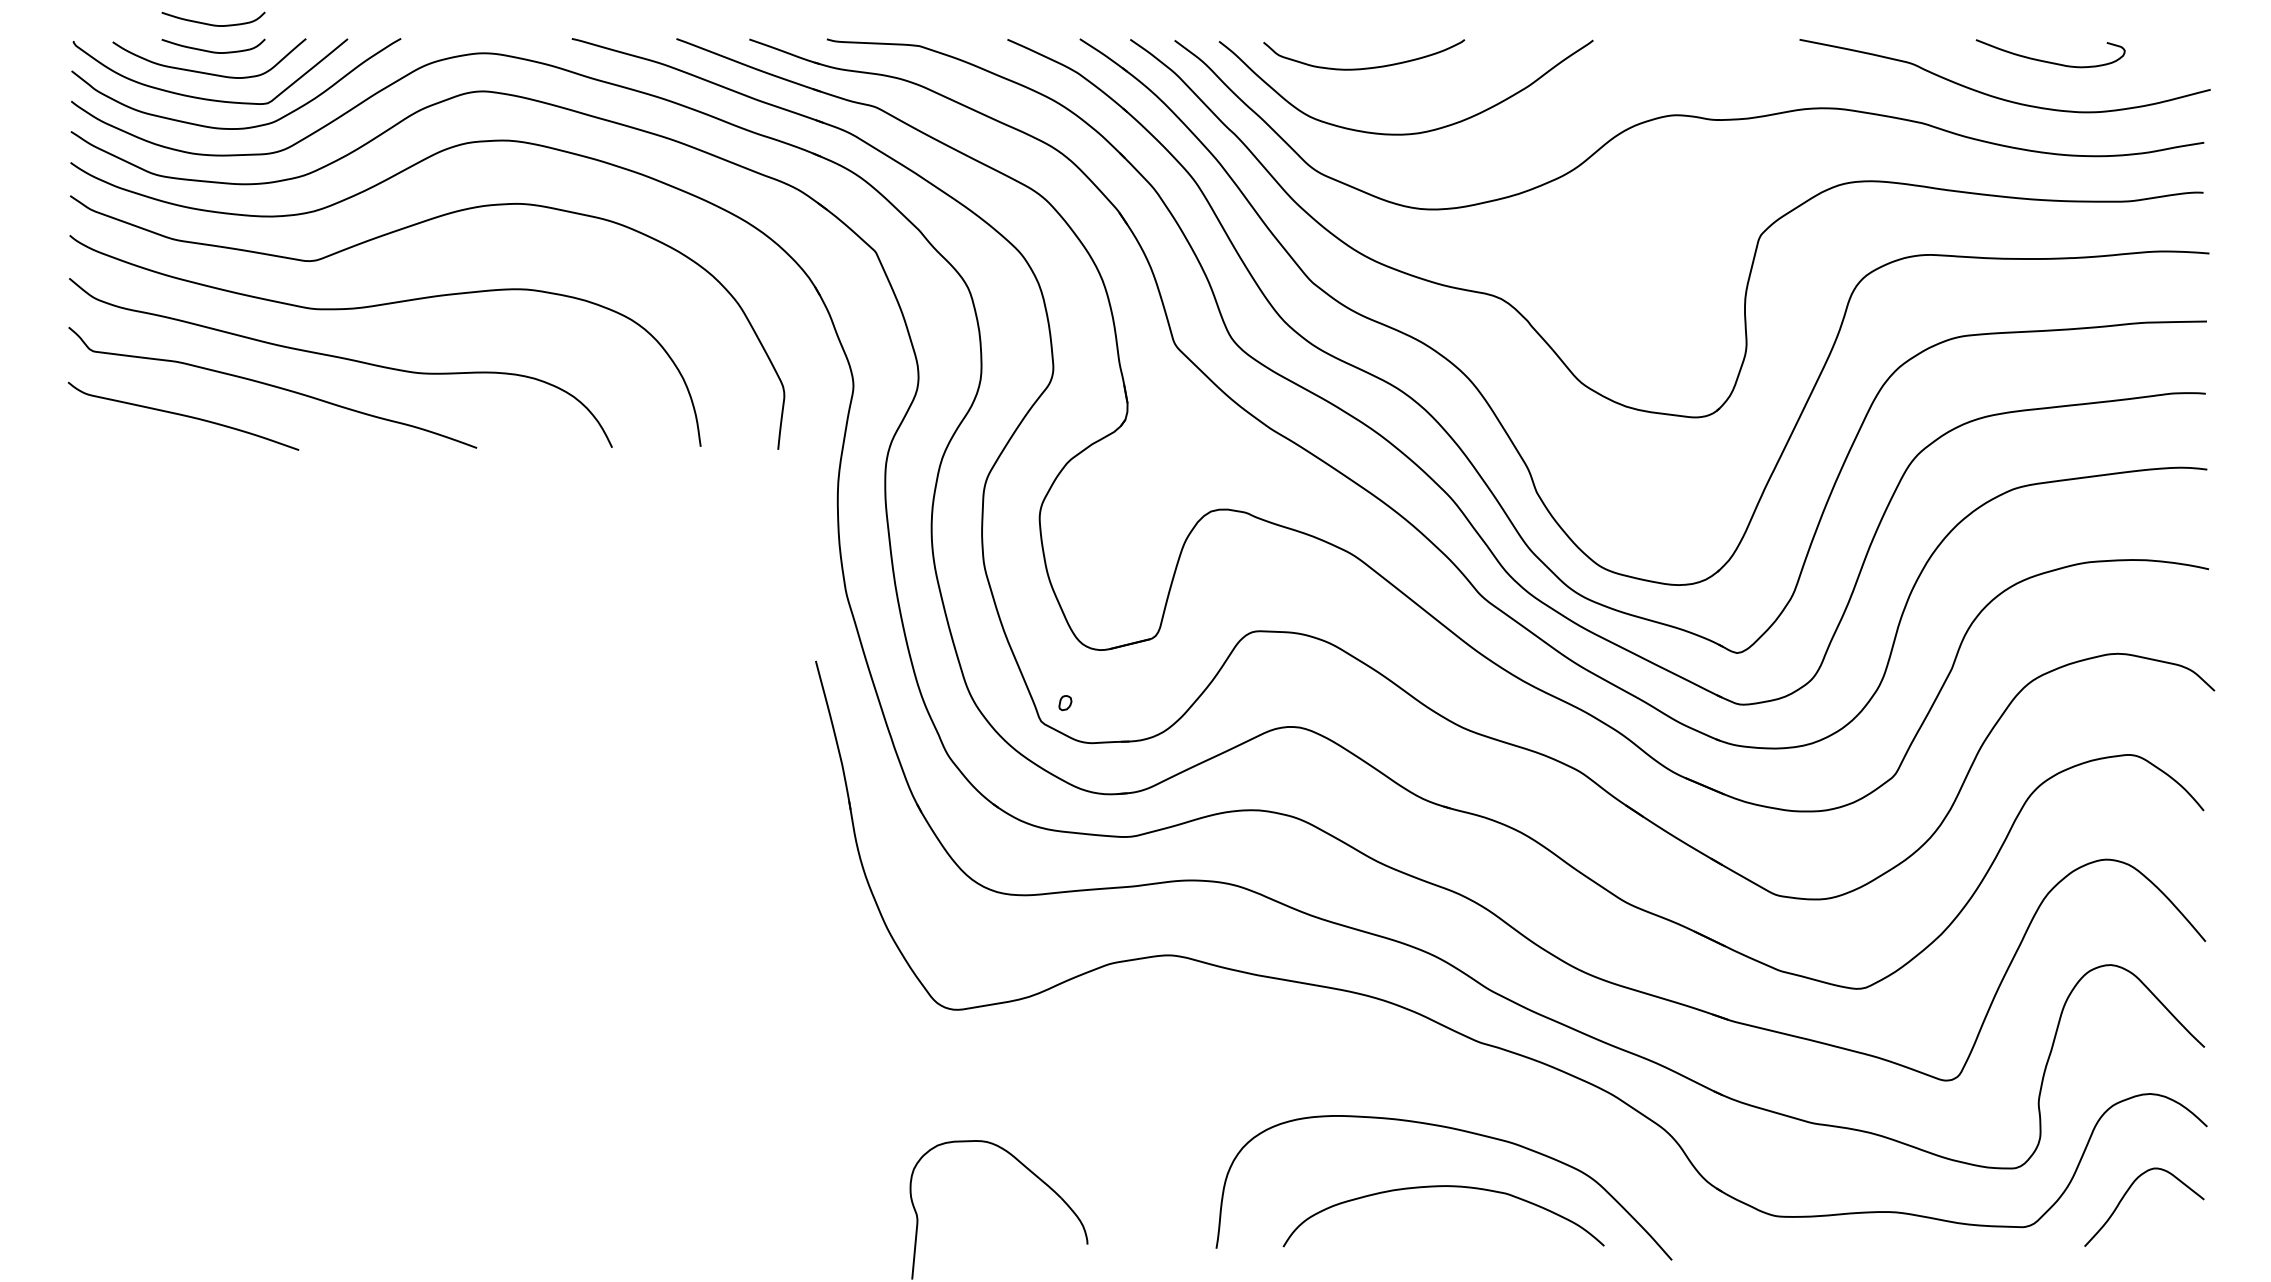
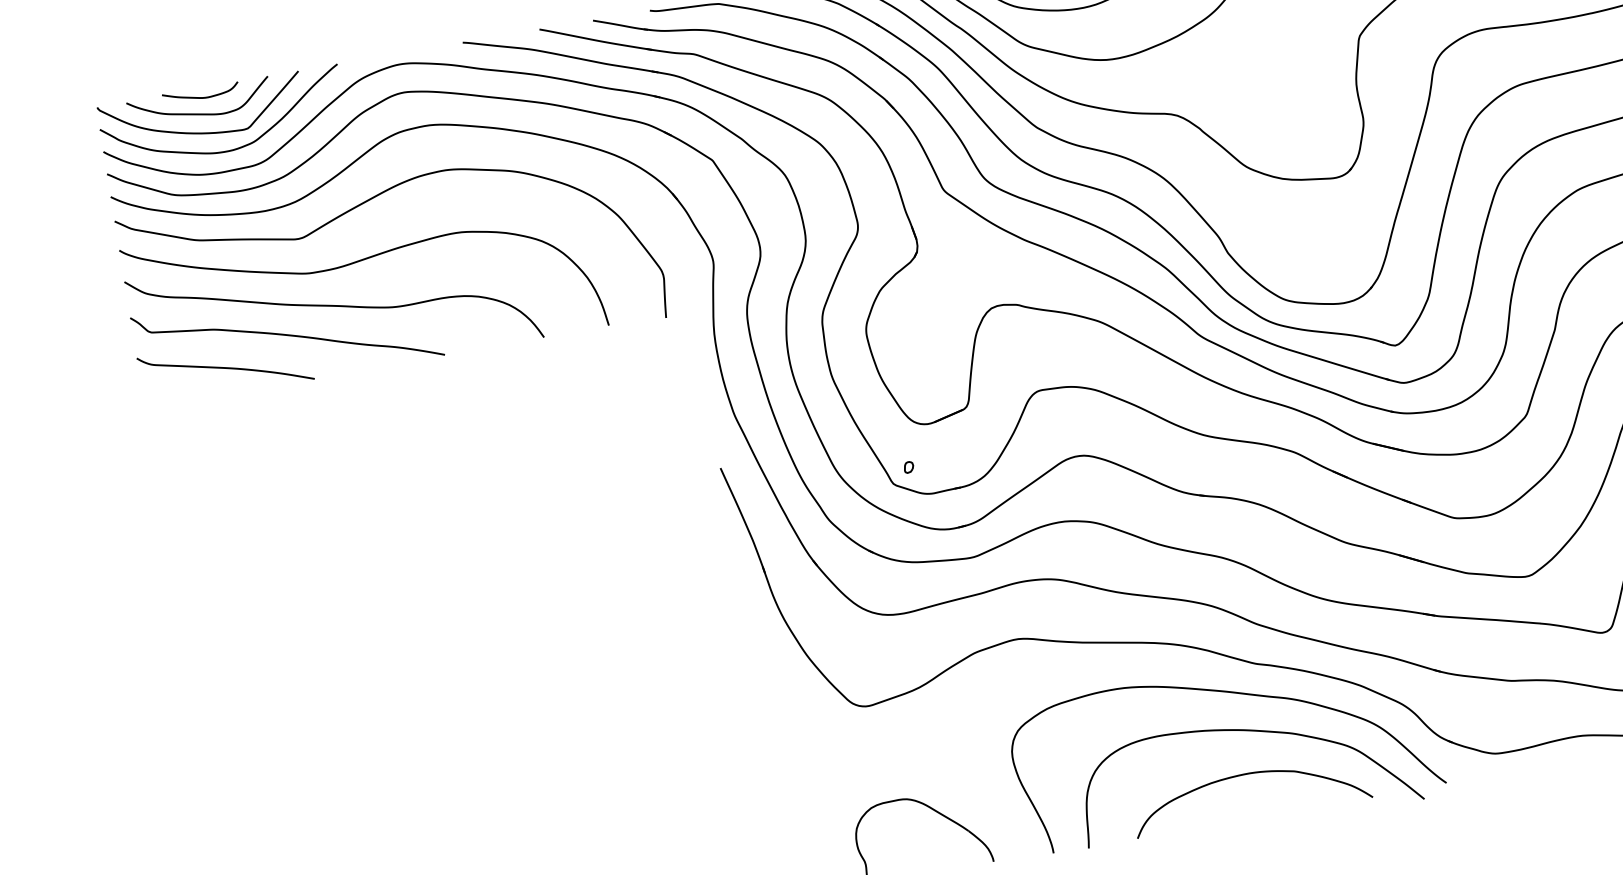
curve: (213, 24) -> (198, 77), removed
curve: (1443, 1076) -> (1233, 693), added

